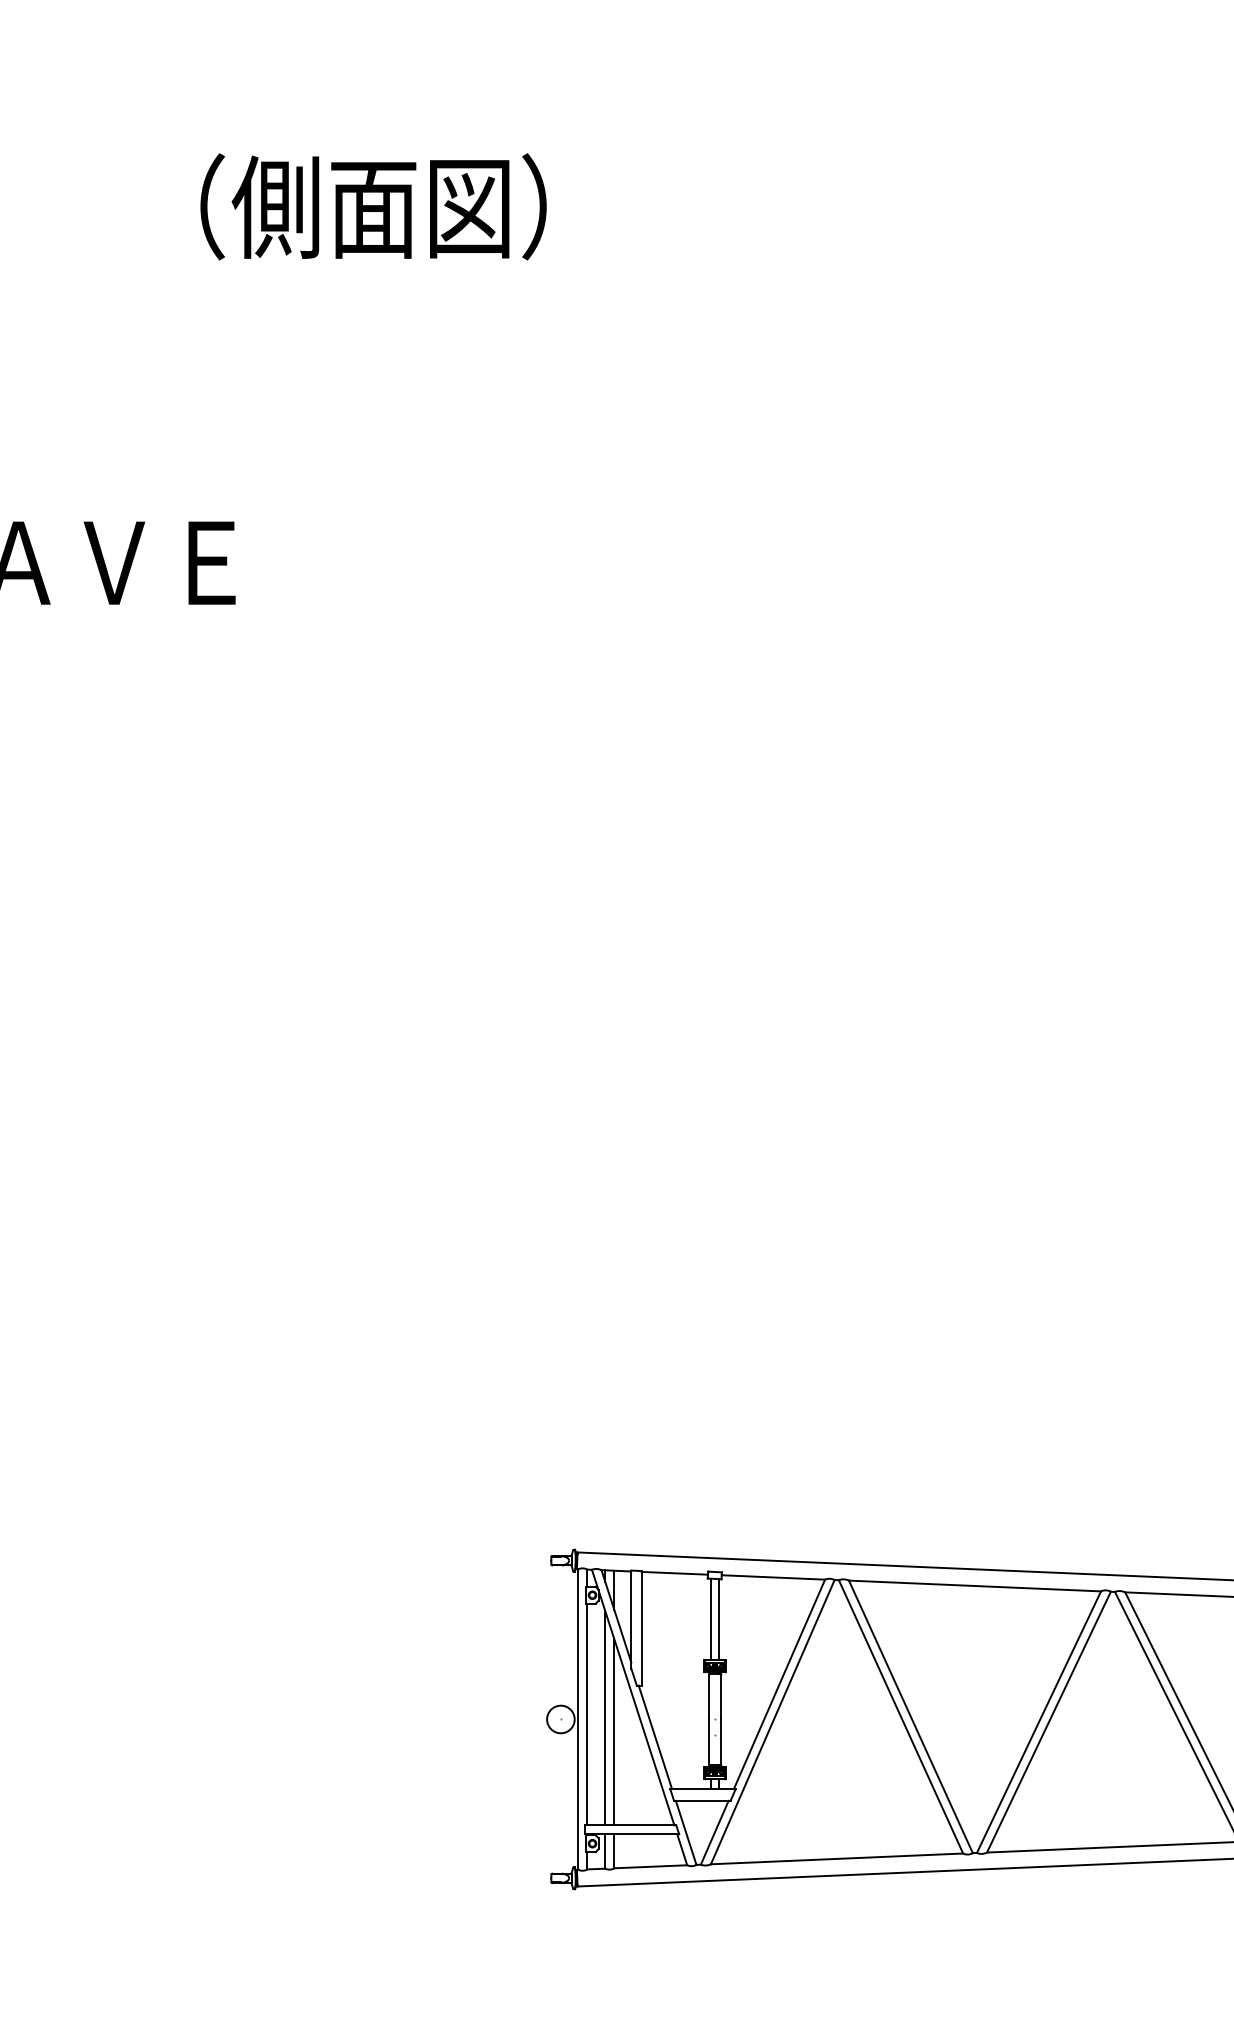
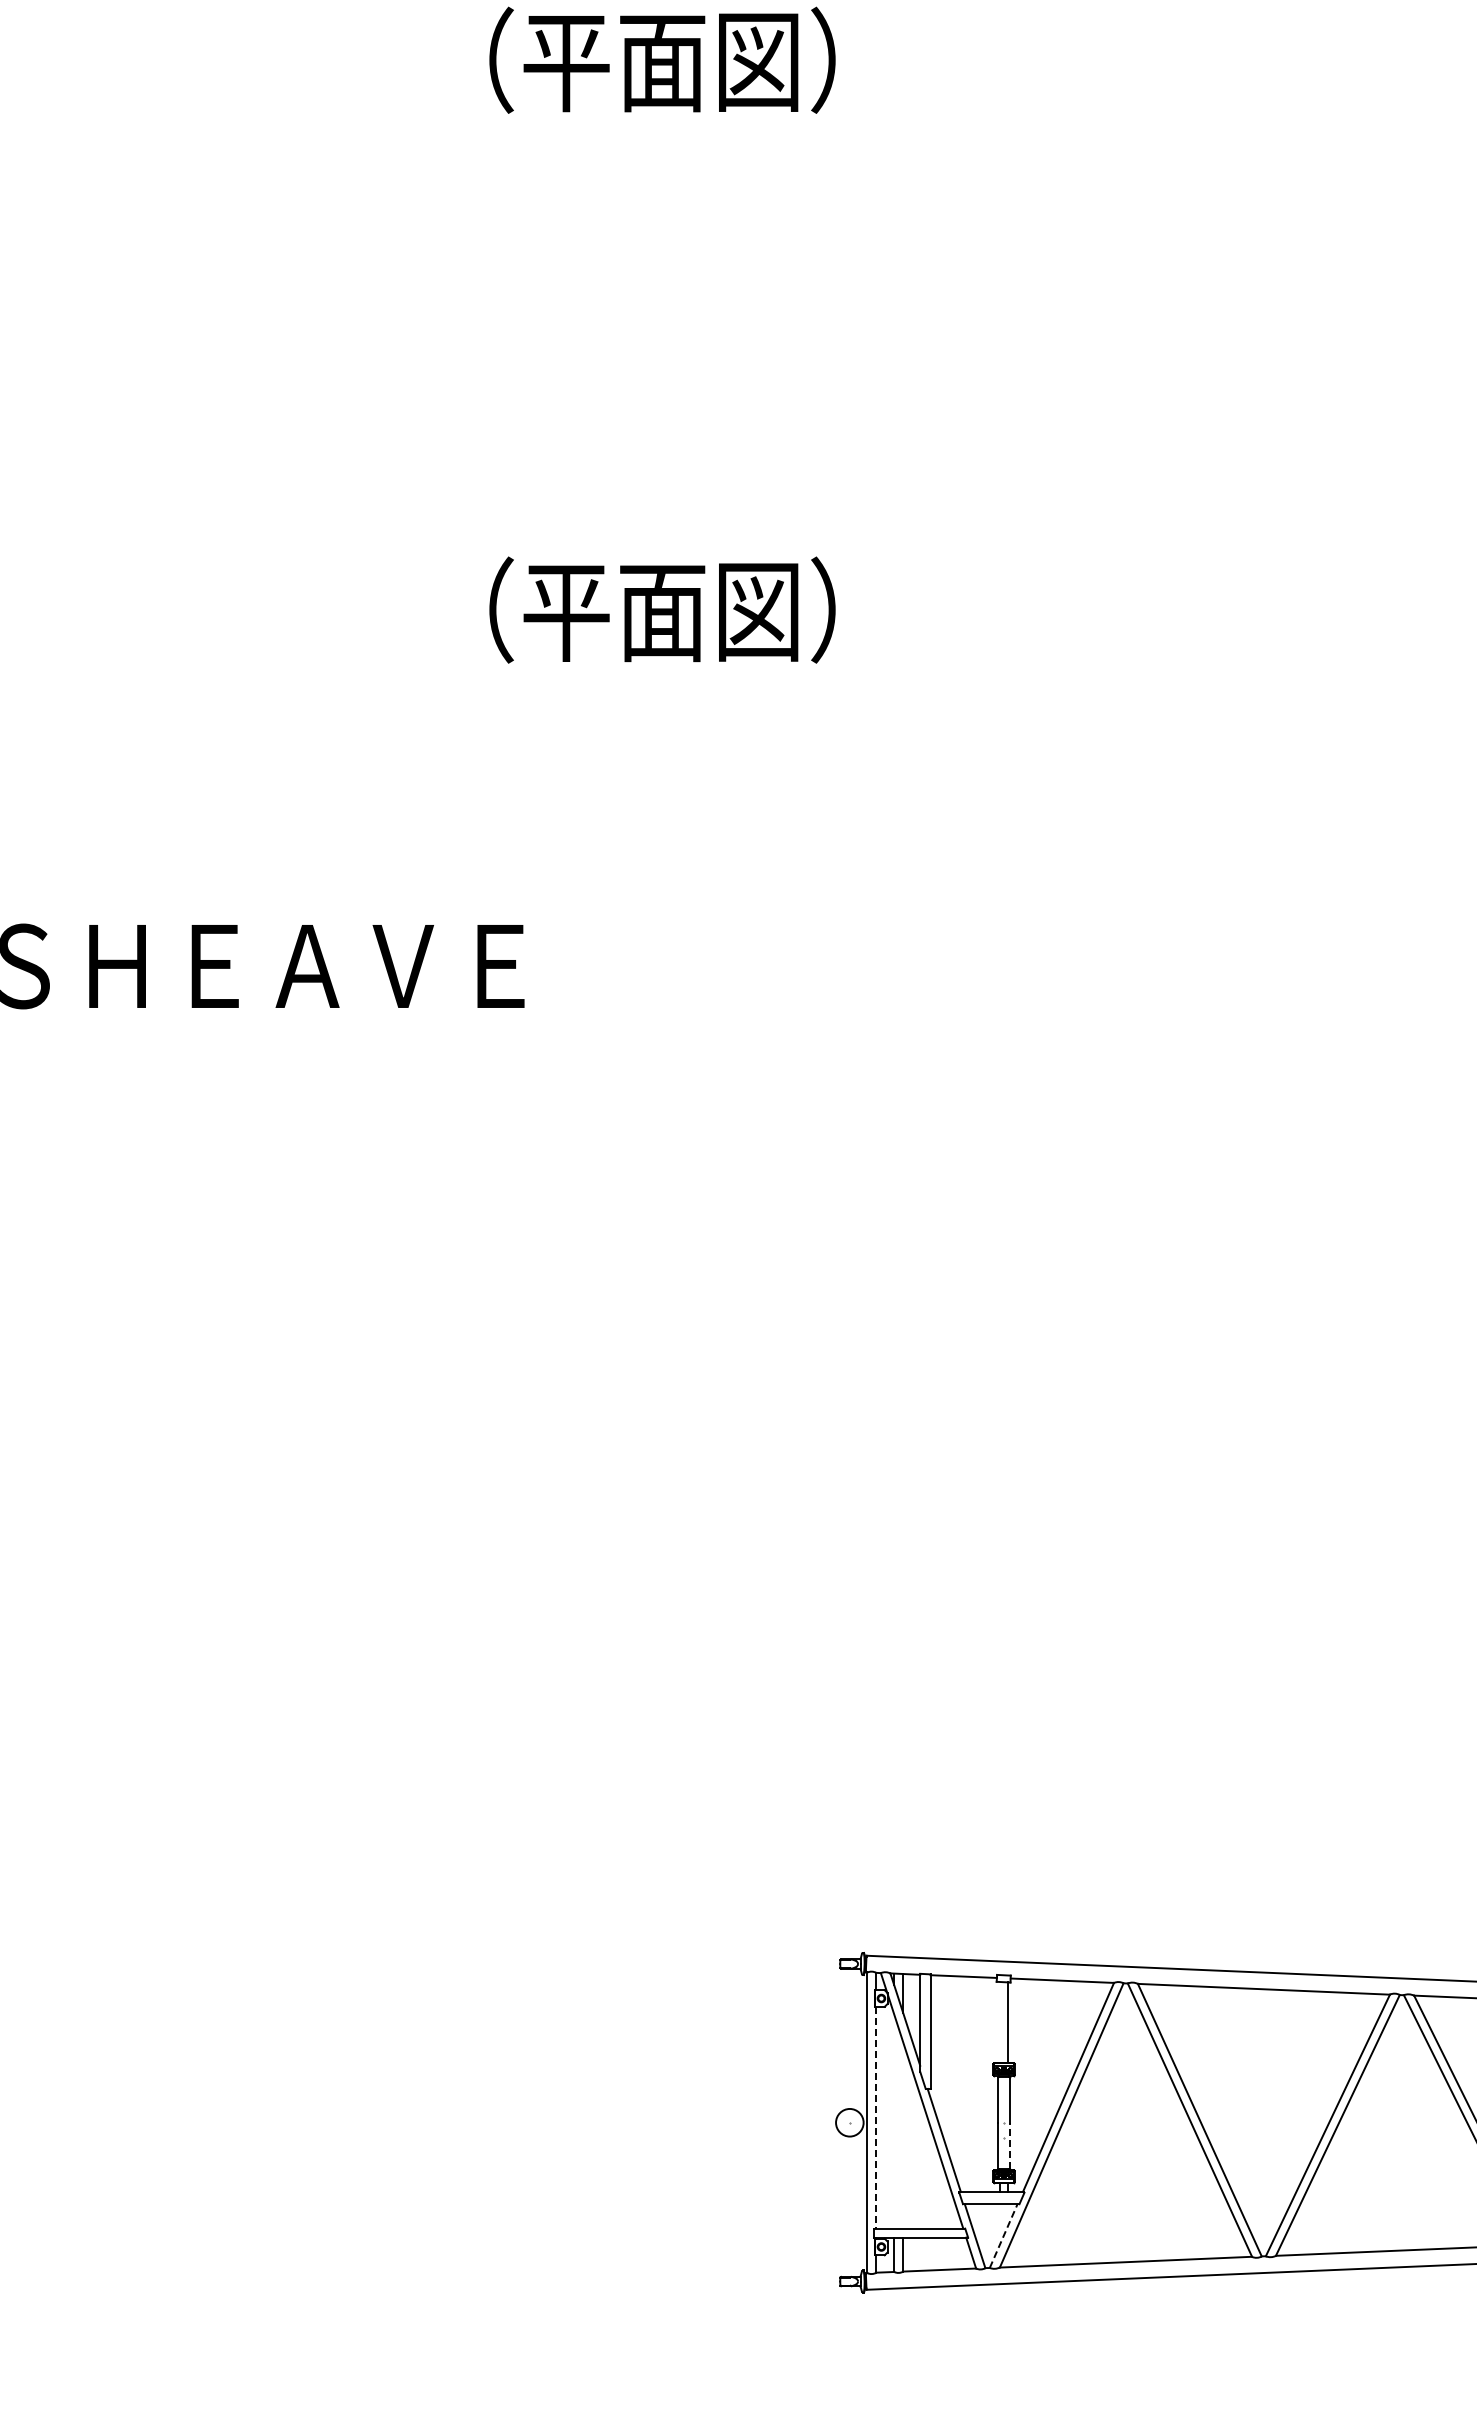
text: (275, 207) -> (564, 610), （側面図） -> （平面図）
line: (710, 1619) -> (999, 2022), removed
line: (587, 1714) -> (876, 2117), solid -> dashed
line: (605, 1718) -> (894, 2121), removed
line: (614, 1732) -> (903, 2135), removed
line: (720, 1742) -> (1009, 2145), solid -> dashed
line: (714, 1833) -> (1003, 2236), solid -> dashed

